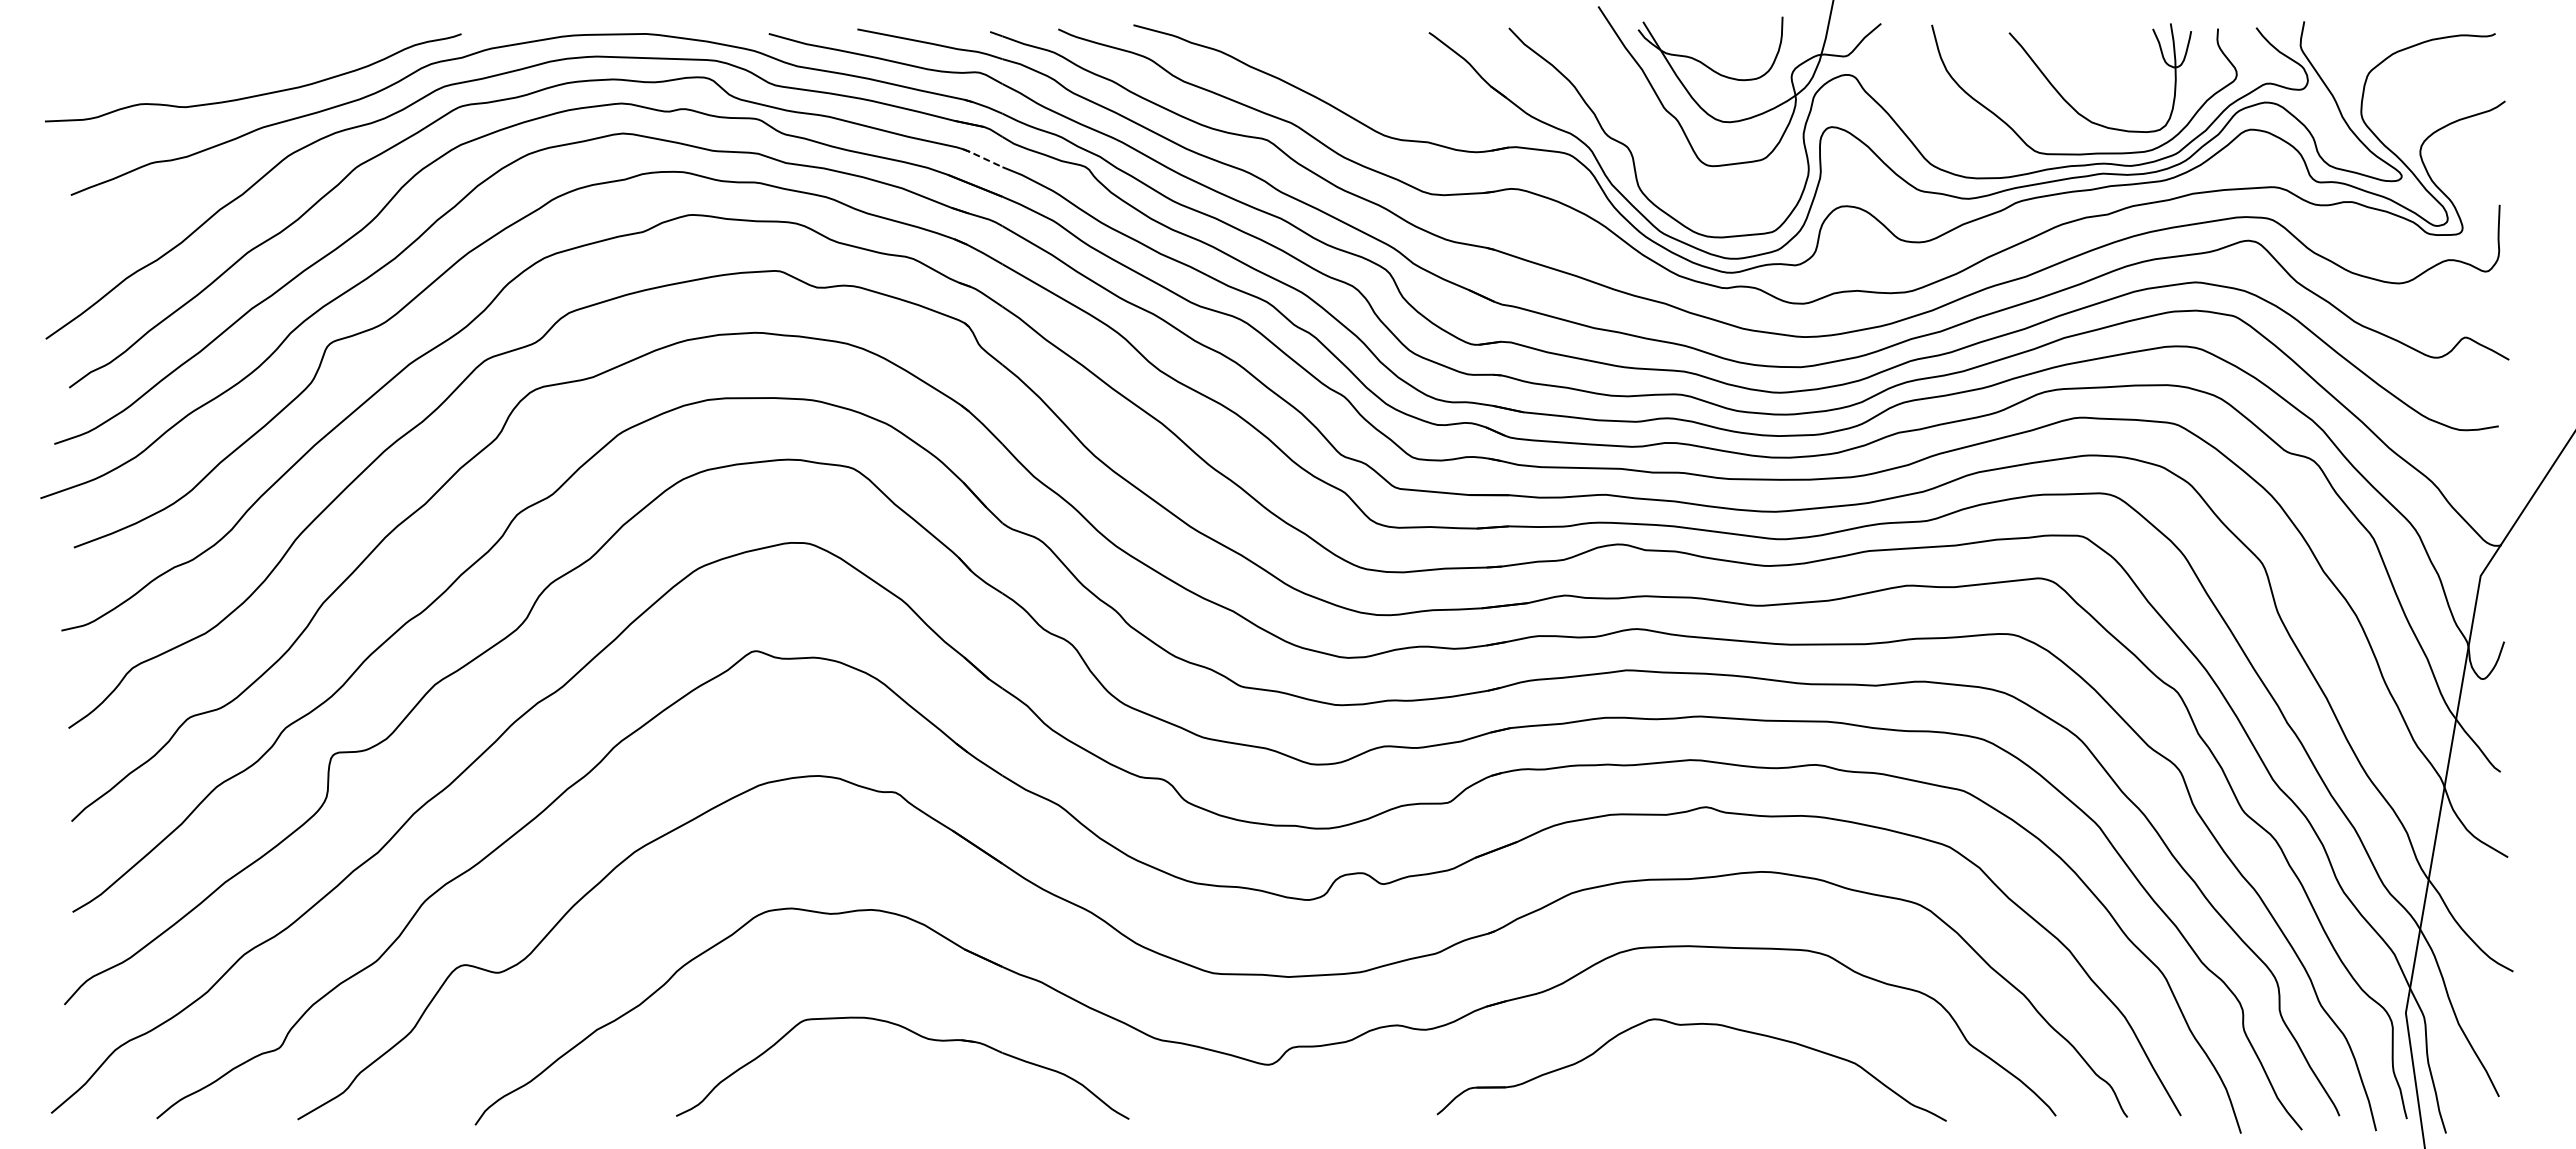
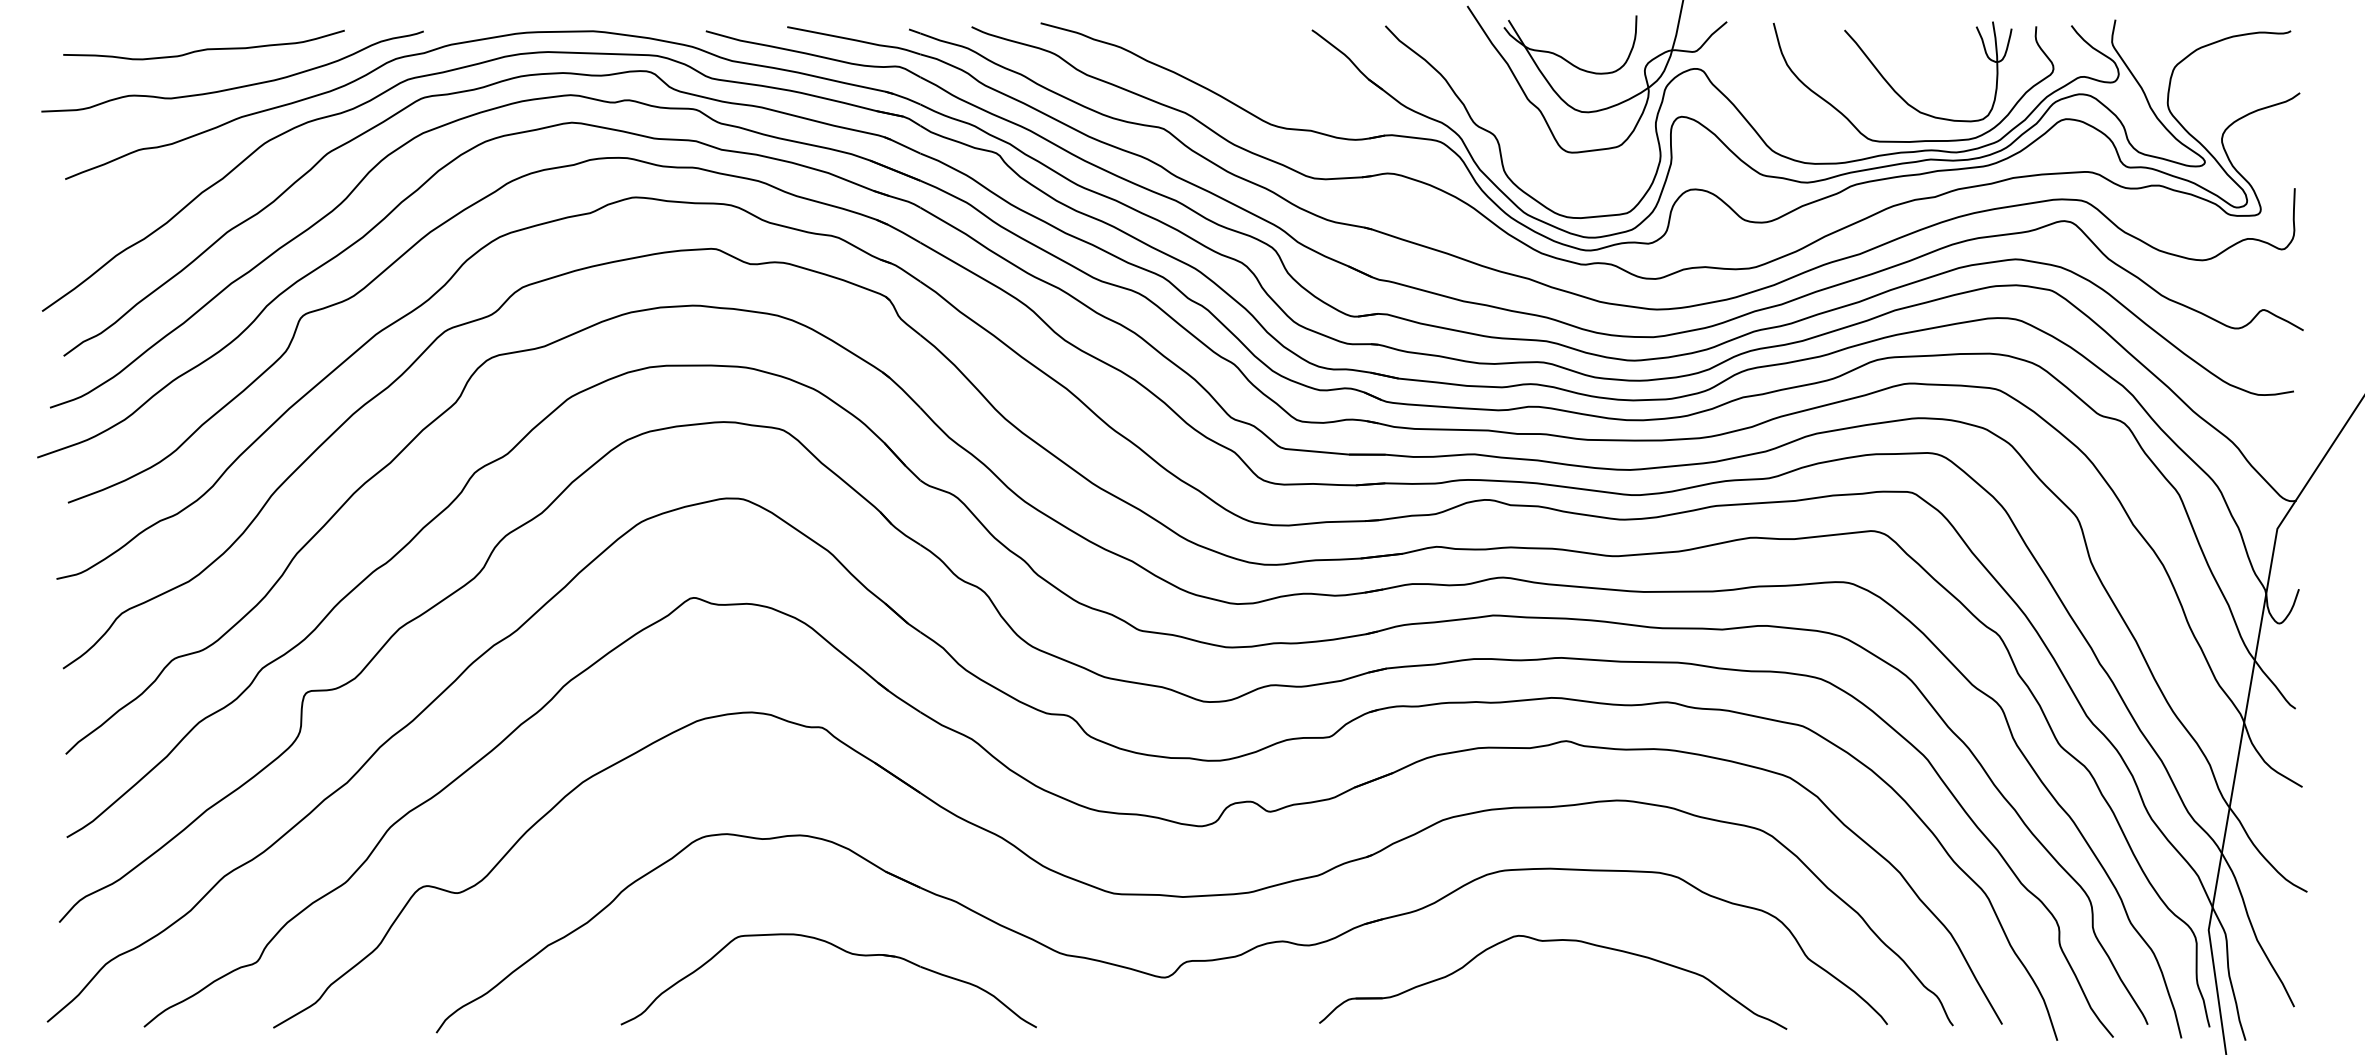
curve: (221, 53) -> (203, 49), added
line: (982, 157) -> (902, 144), dashed -> solid

